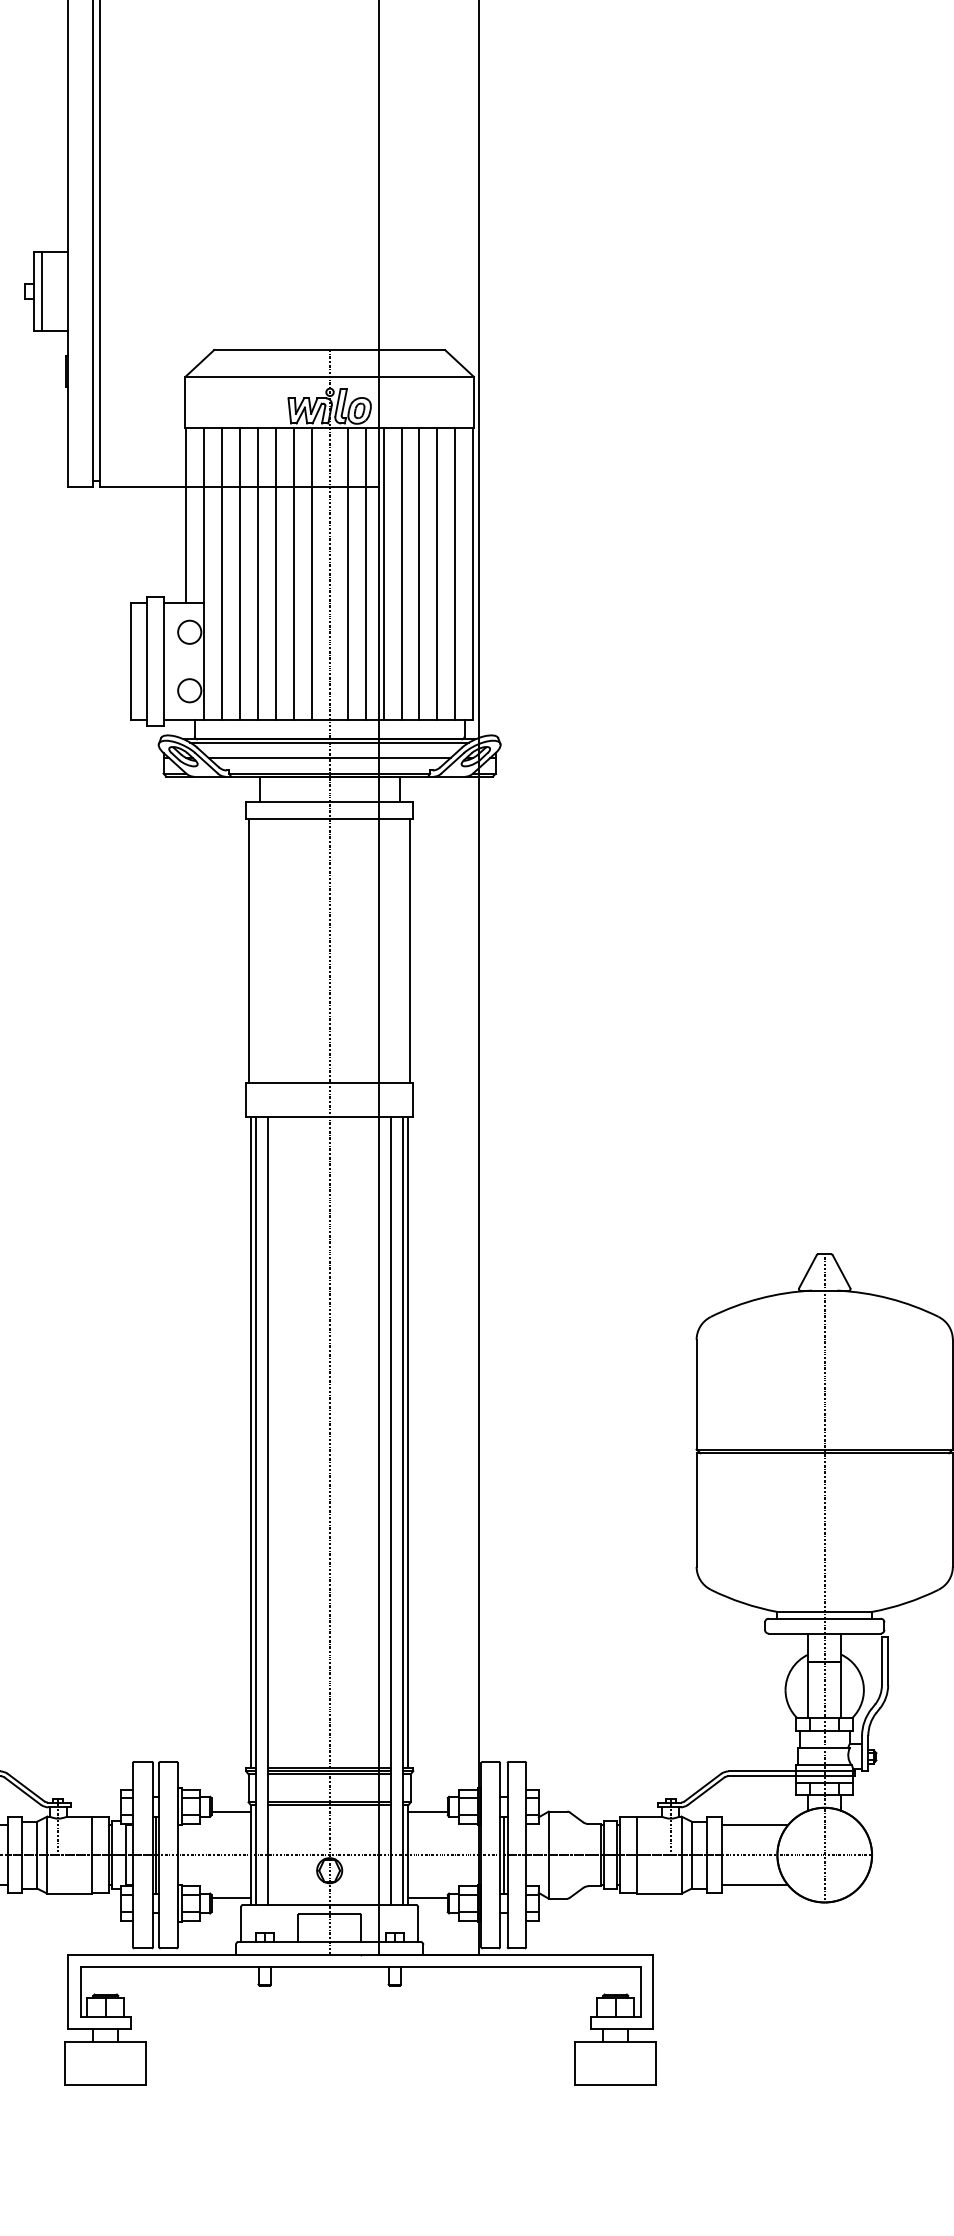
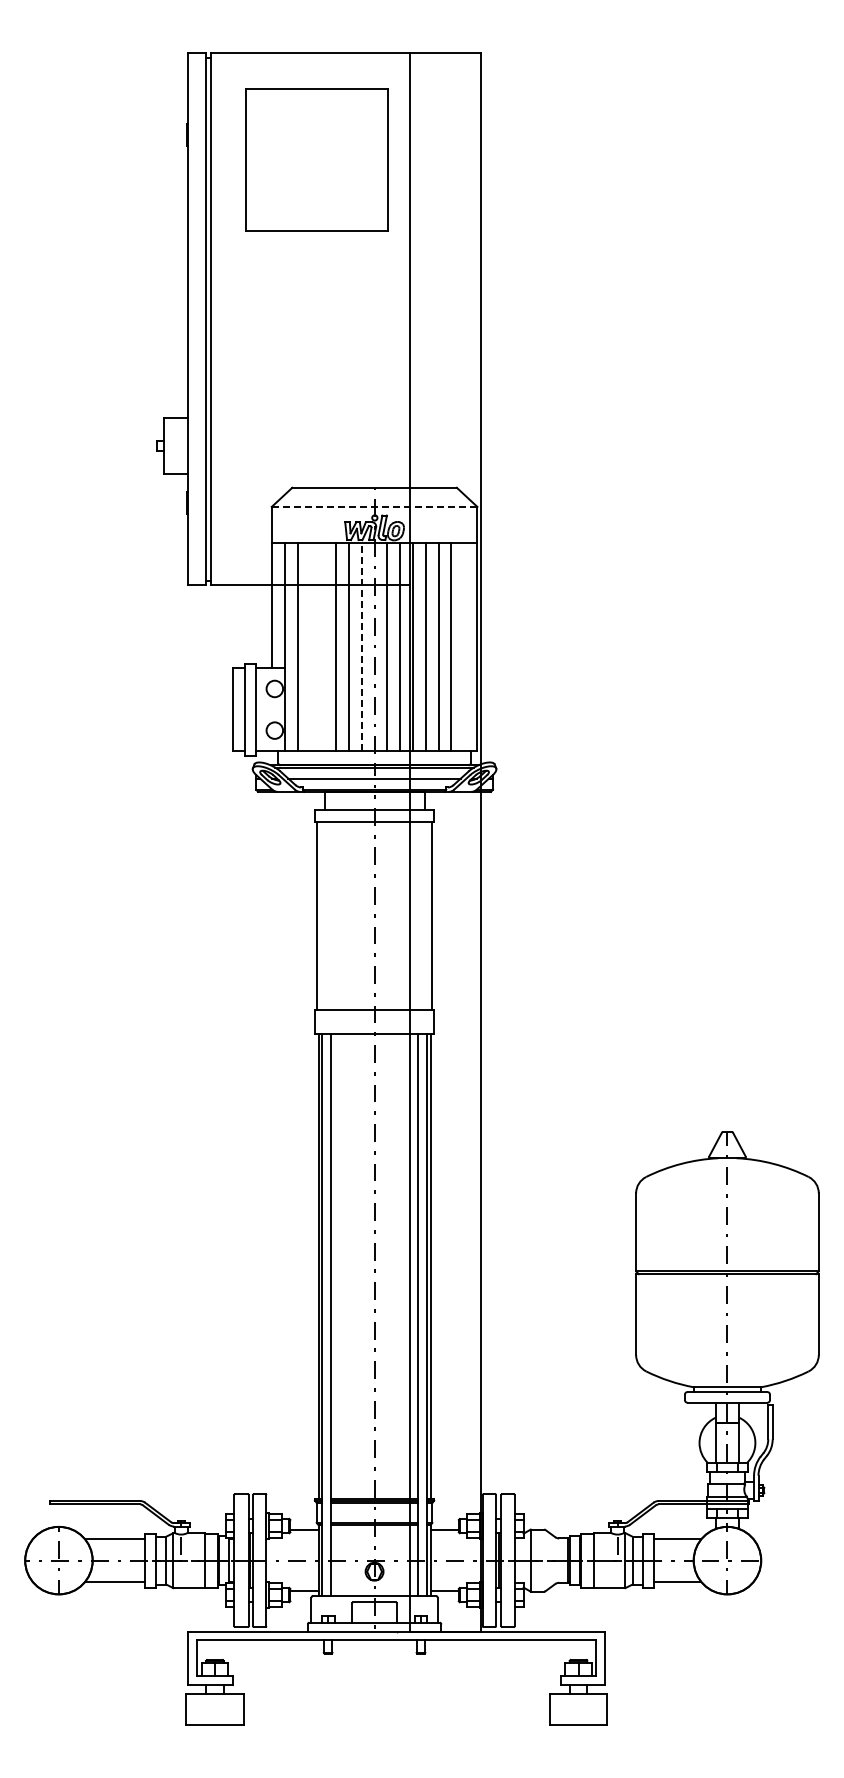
line: (41, 290) -> (169, 445), removed
line: (329, 376) -> (374, 506), solid -> dashed
line: (311, 572) -> (361, 646), solid -> dashed
line: (239, 574) -> (310, 647), removed
line: (258, 574) -> (323, 647), removed
line: (455, 574) -> (464, 647), removed

